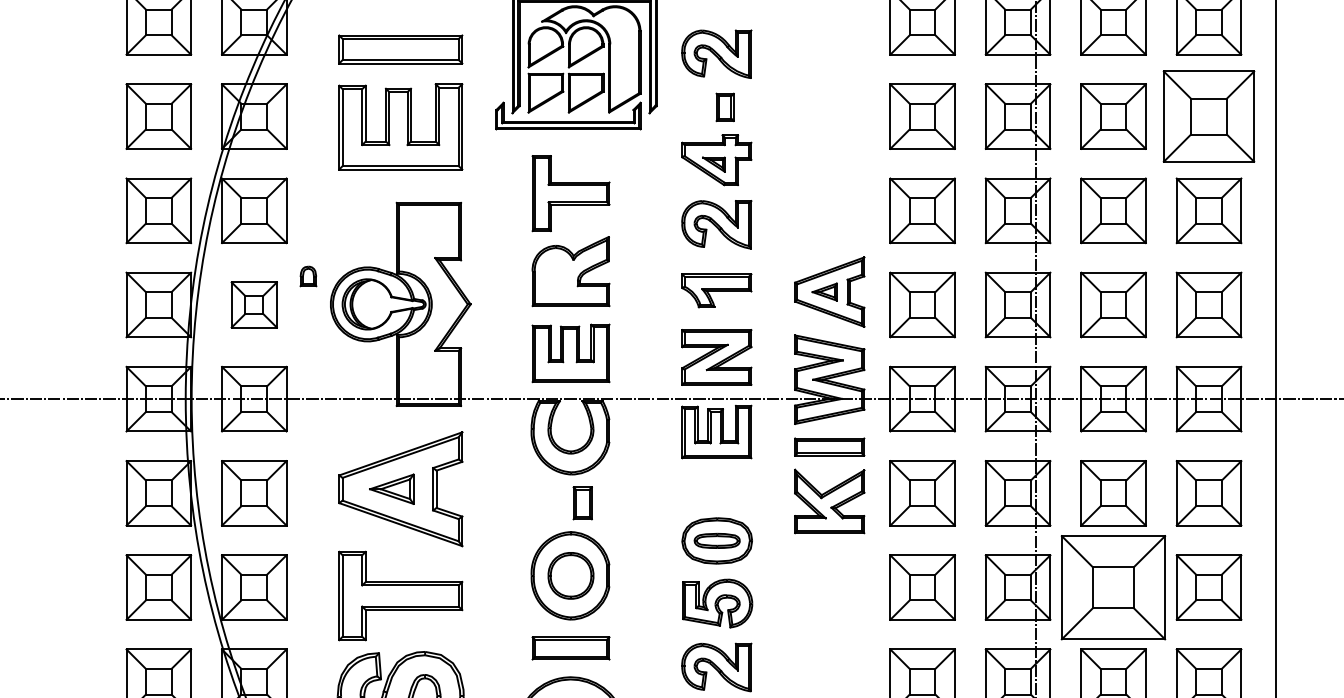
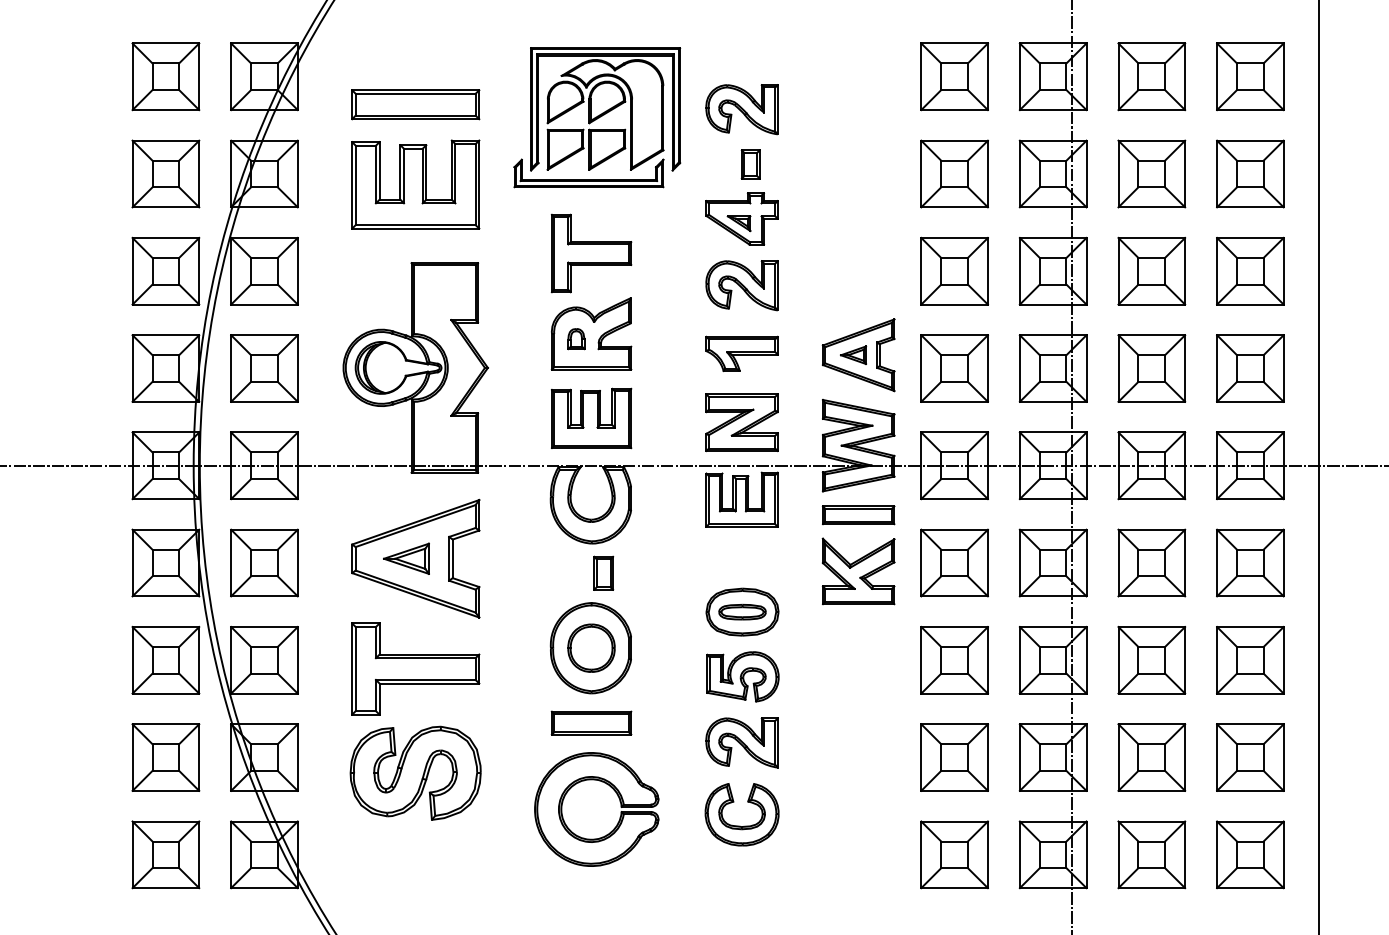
part: (1209, 116) -> (1250, 173), size x0.71
part: (308, 276) -> (576, 339), moved
part: (254, 304) -> (264, 368), size x1.43
part: (1113, 586) -> (1151, 659), size x0.62

